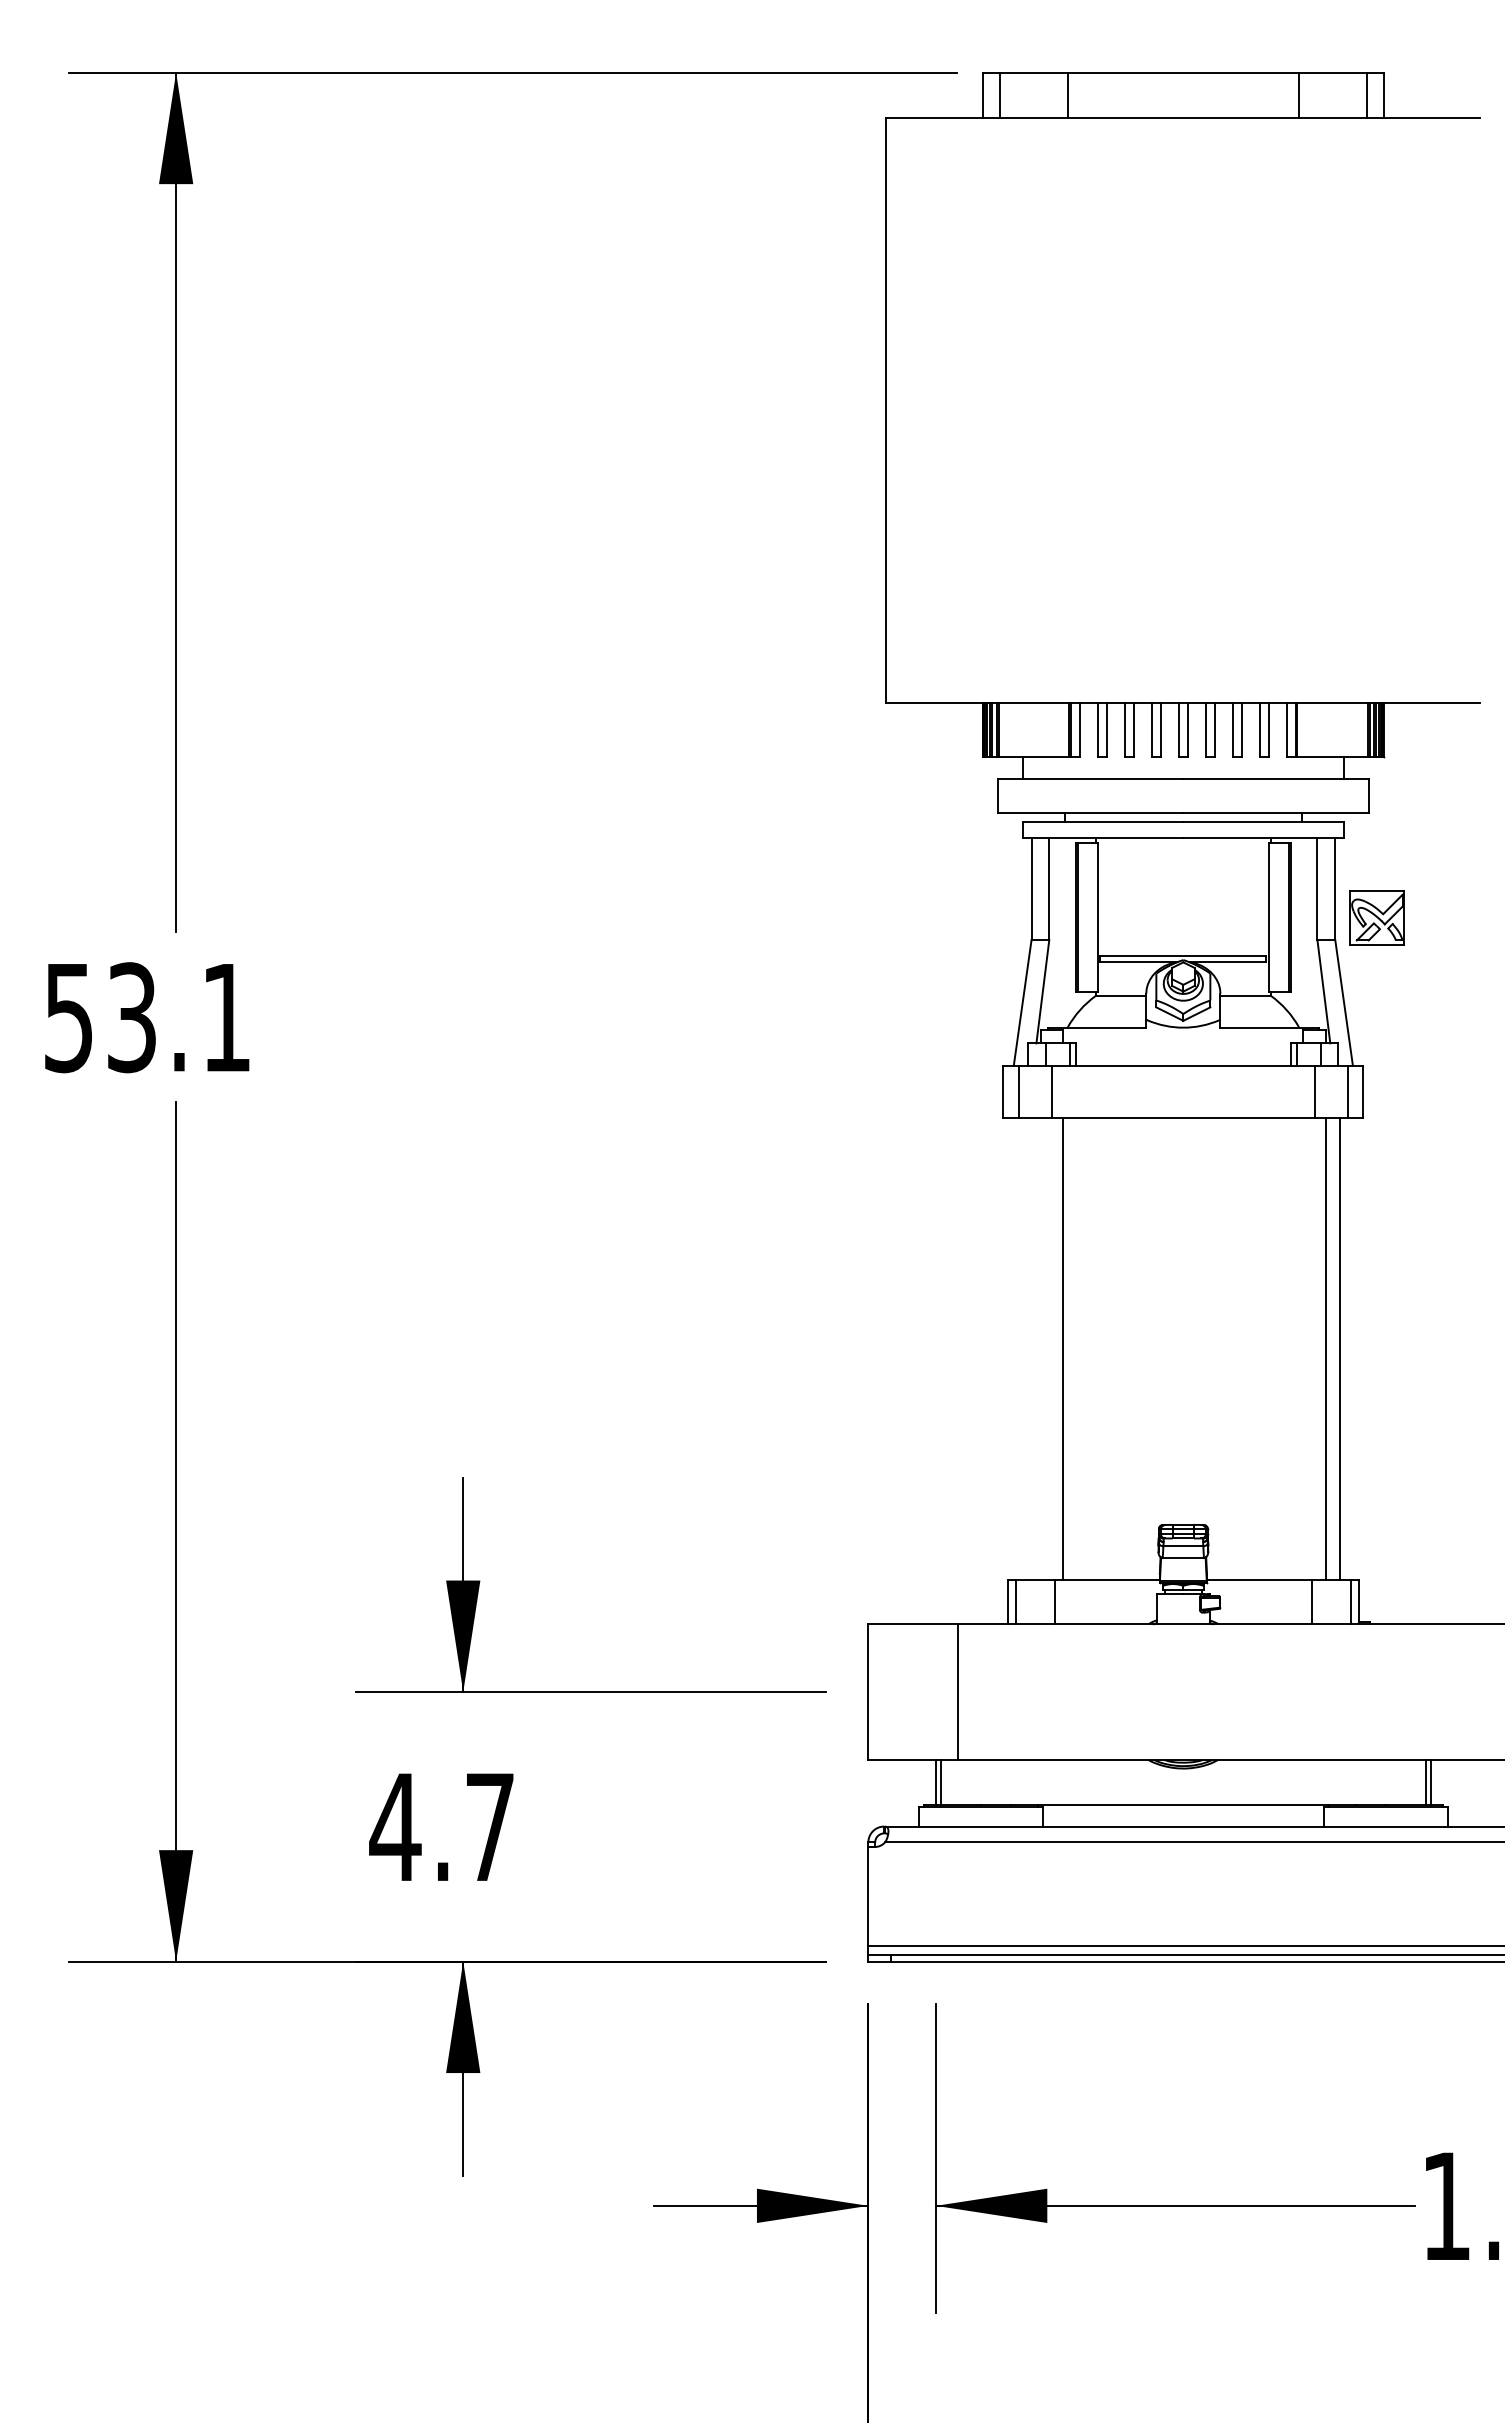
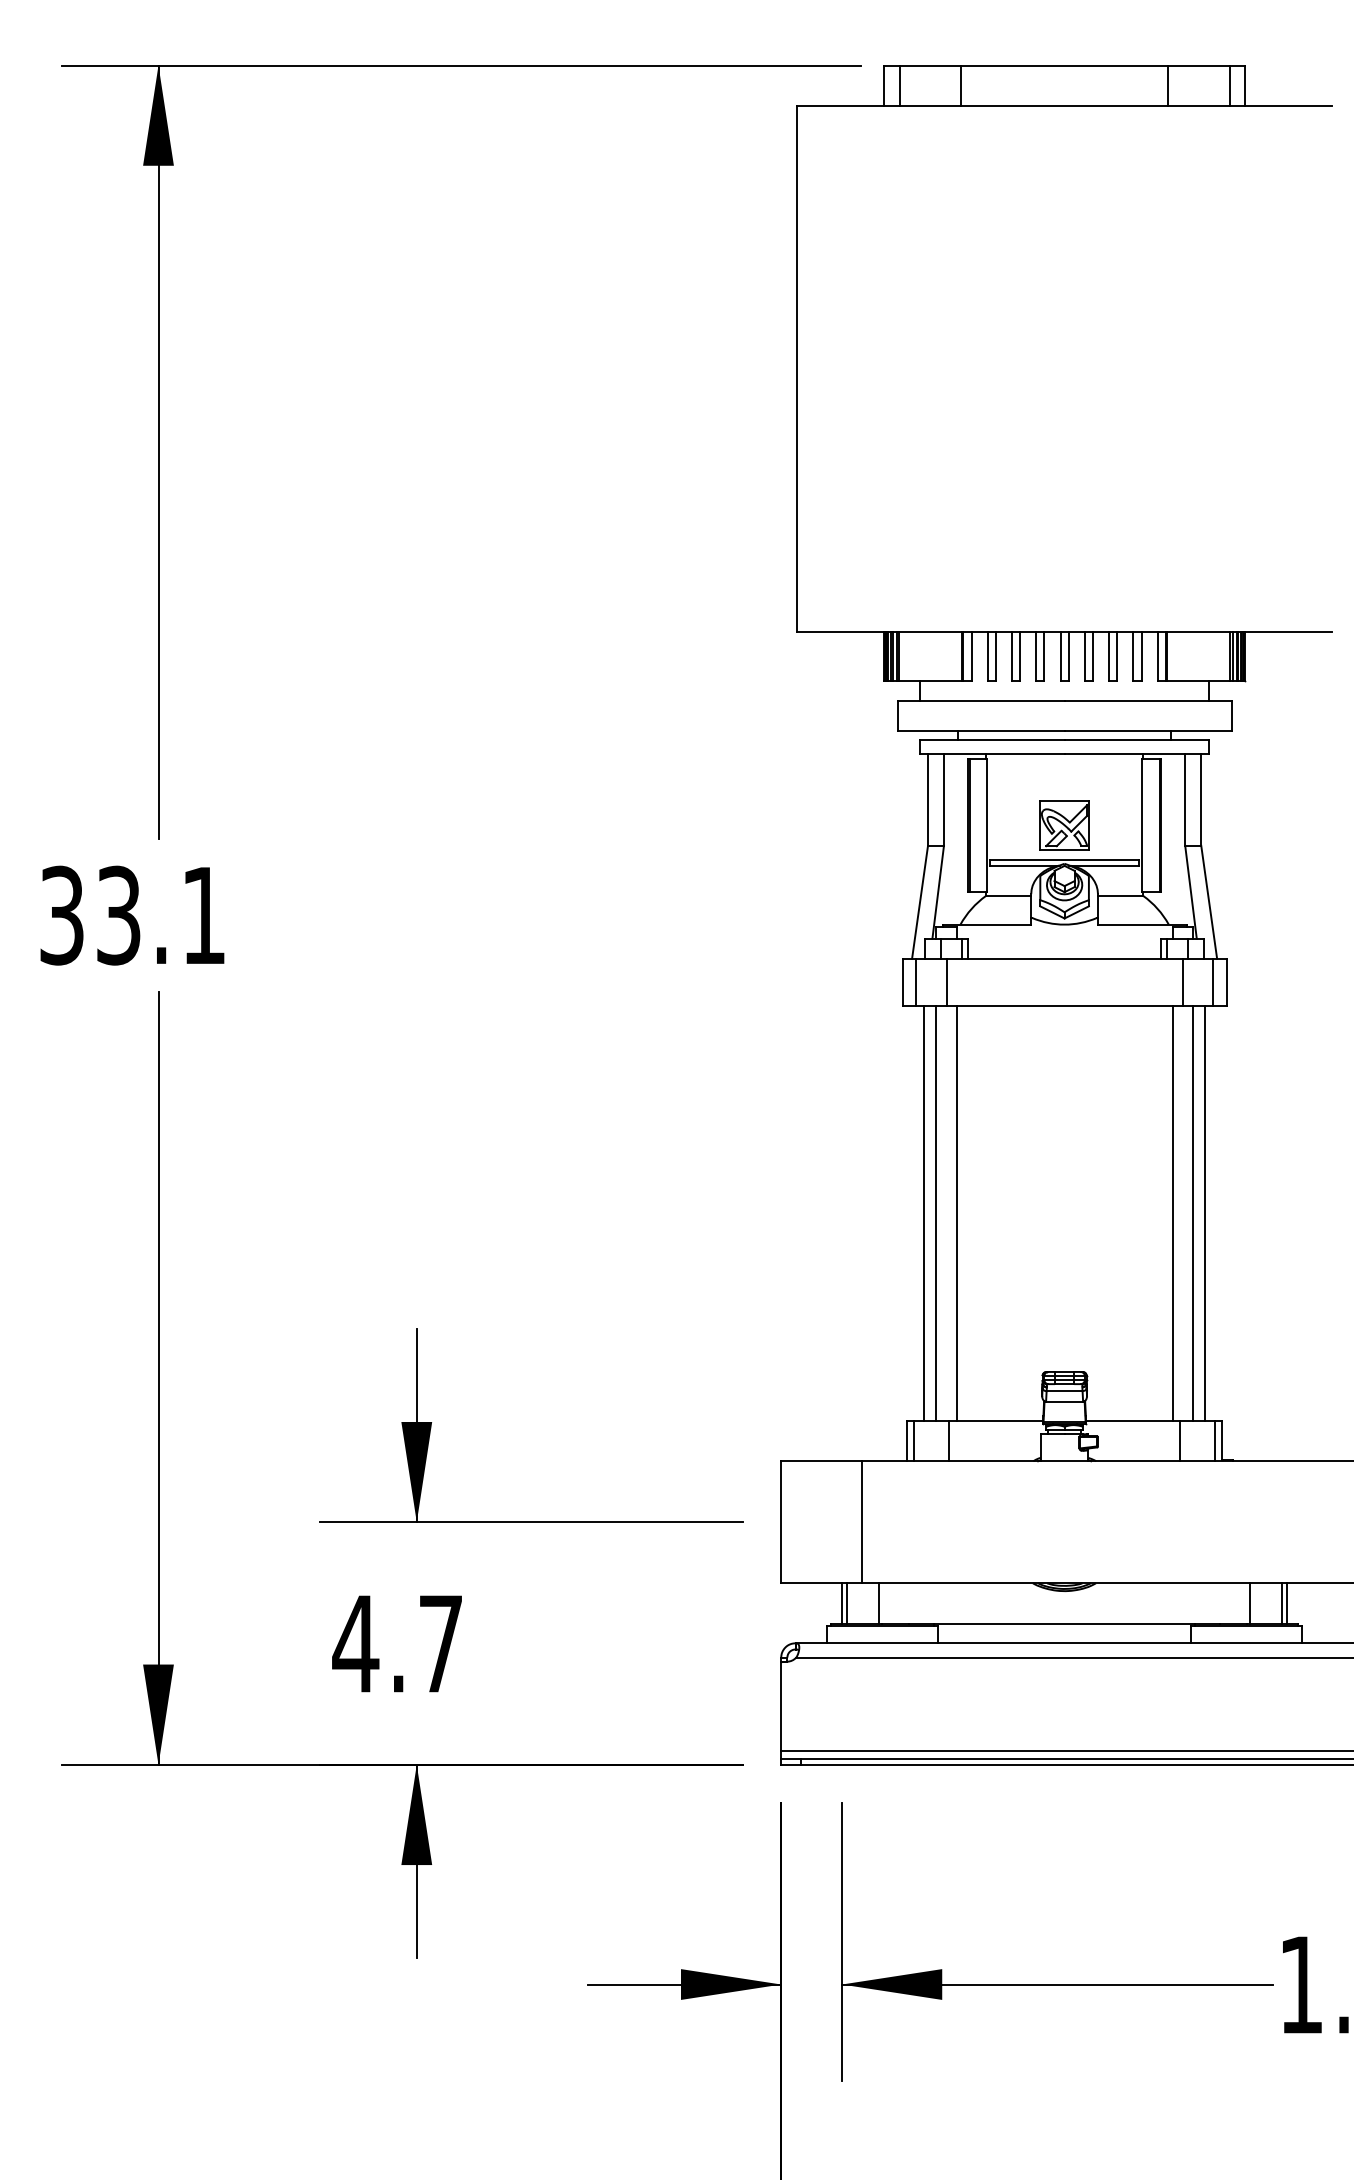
part: (1376, 917) -> (1063, 825), moved
text: (68, 1017) -> (61, 915), 53.1 -> 33.1
line: (1026, 1348) -> (923, 1213), added
line: (1040, 1348) -> (936, 1213), added
line: (1303, 1348) -> (1172, 1213), added
line: (977, 1781) -> (879, 1602), added
line: (1389, 1781) -> (1250, 1602), added

